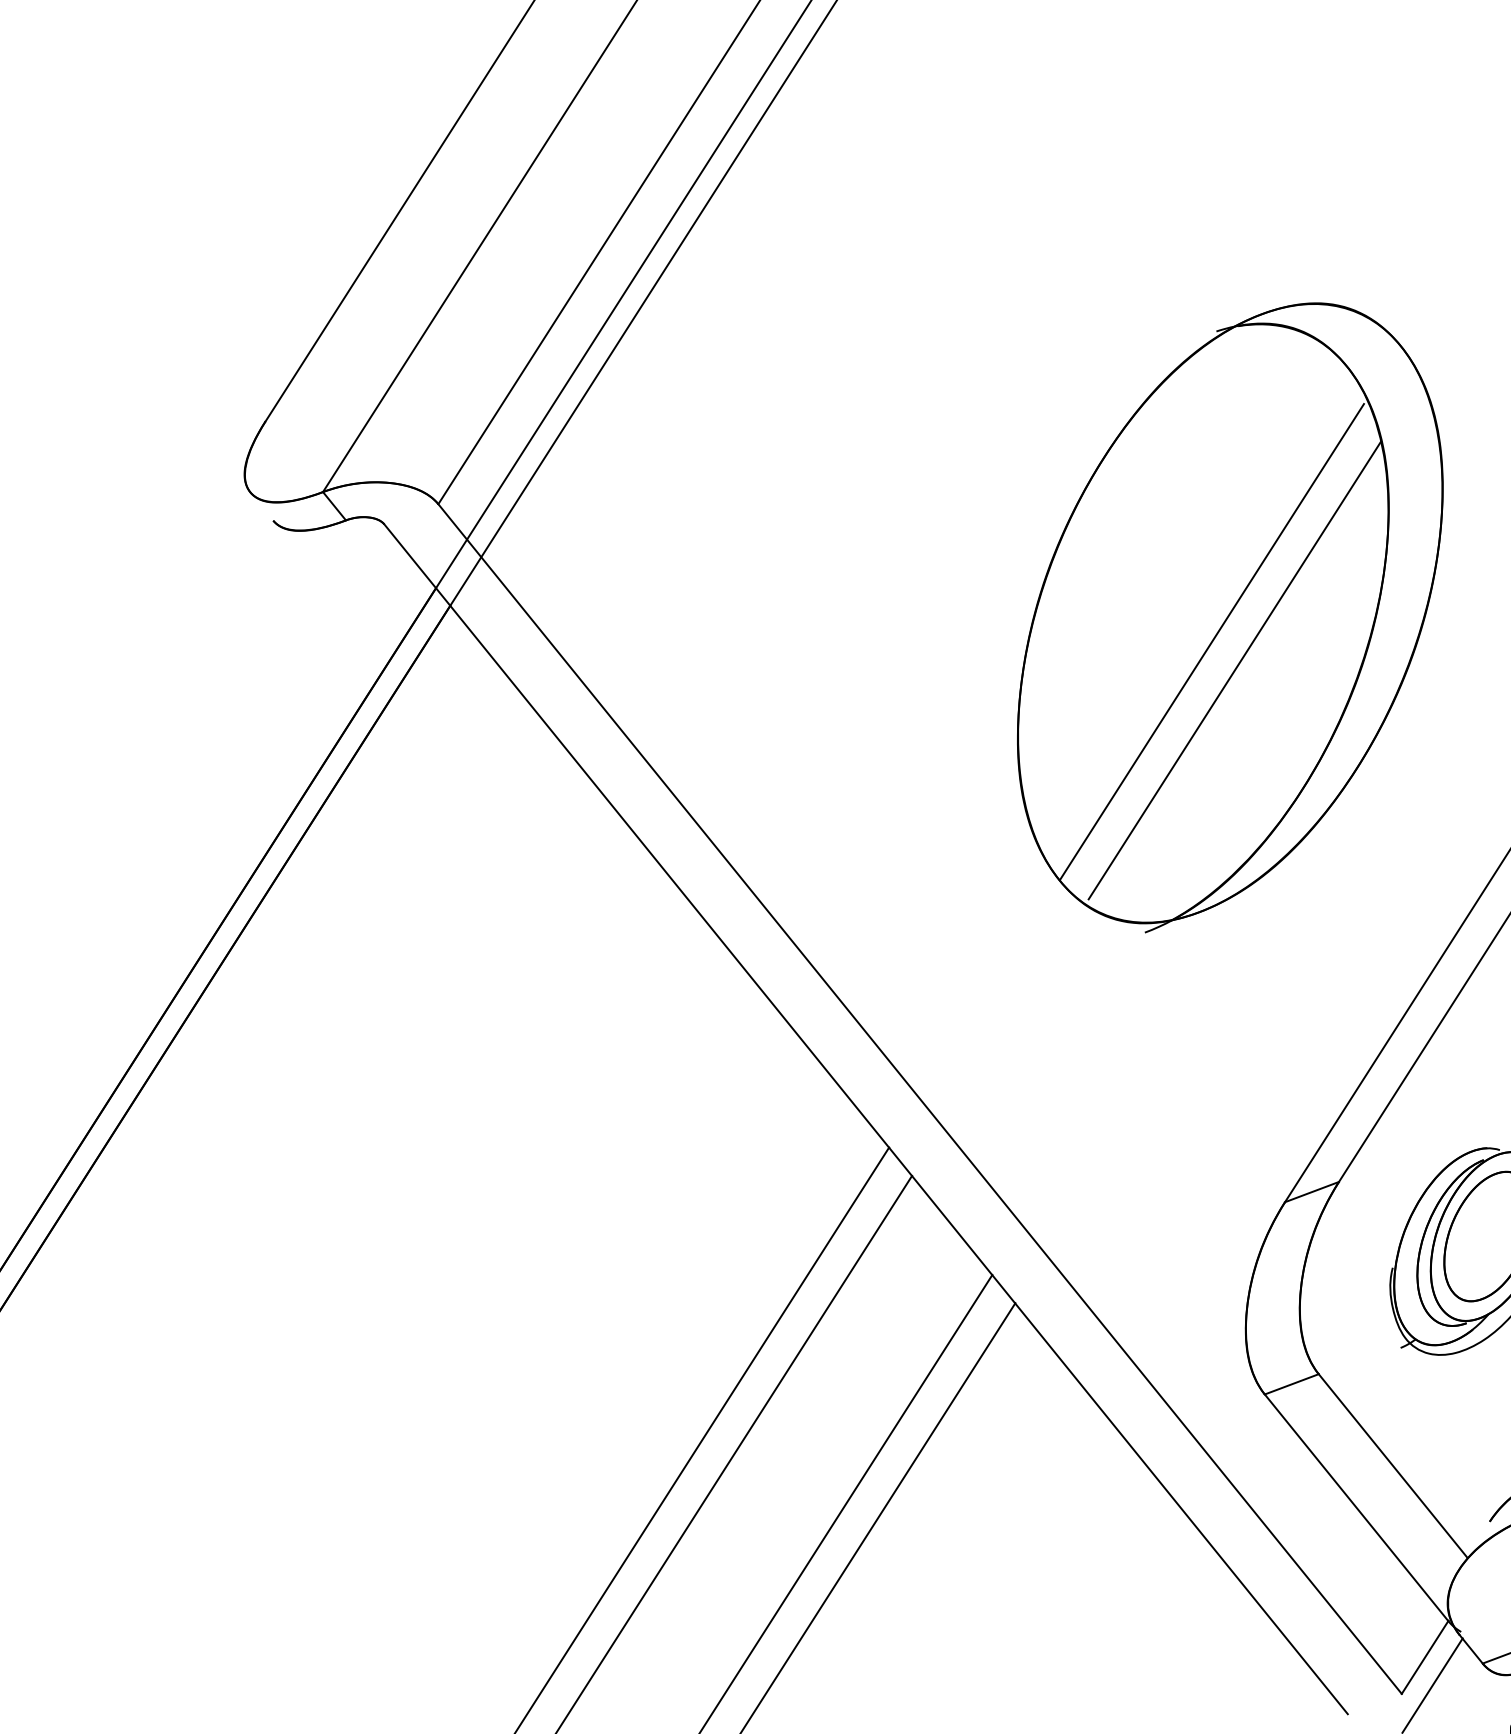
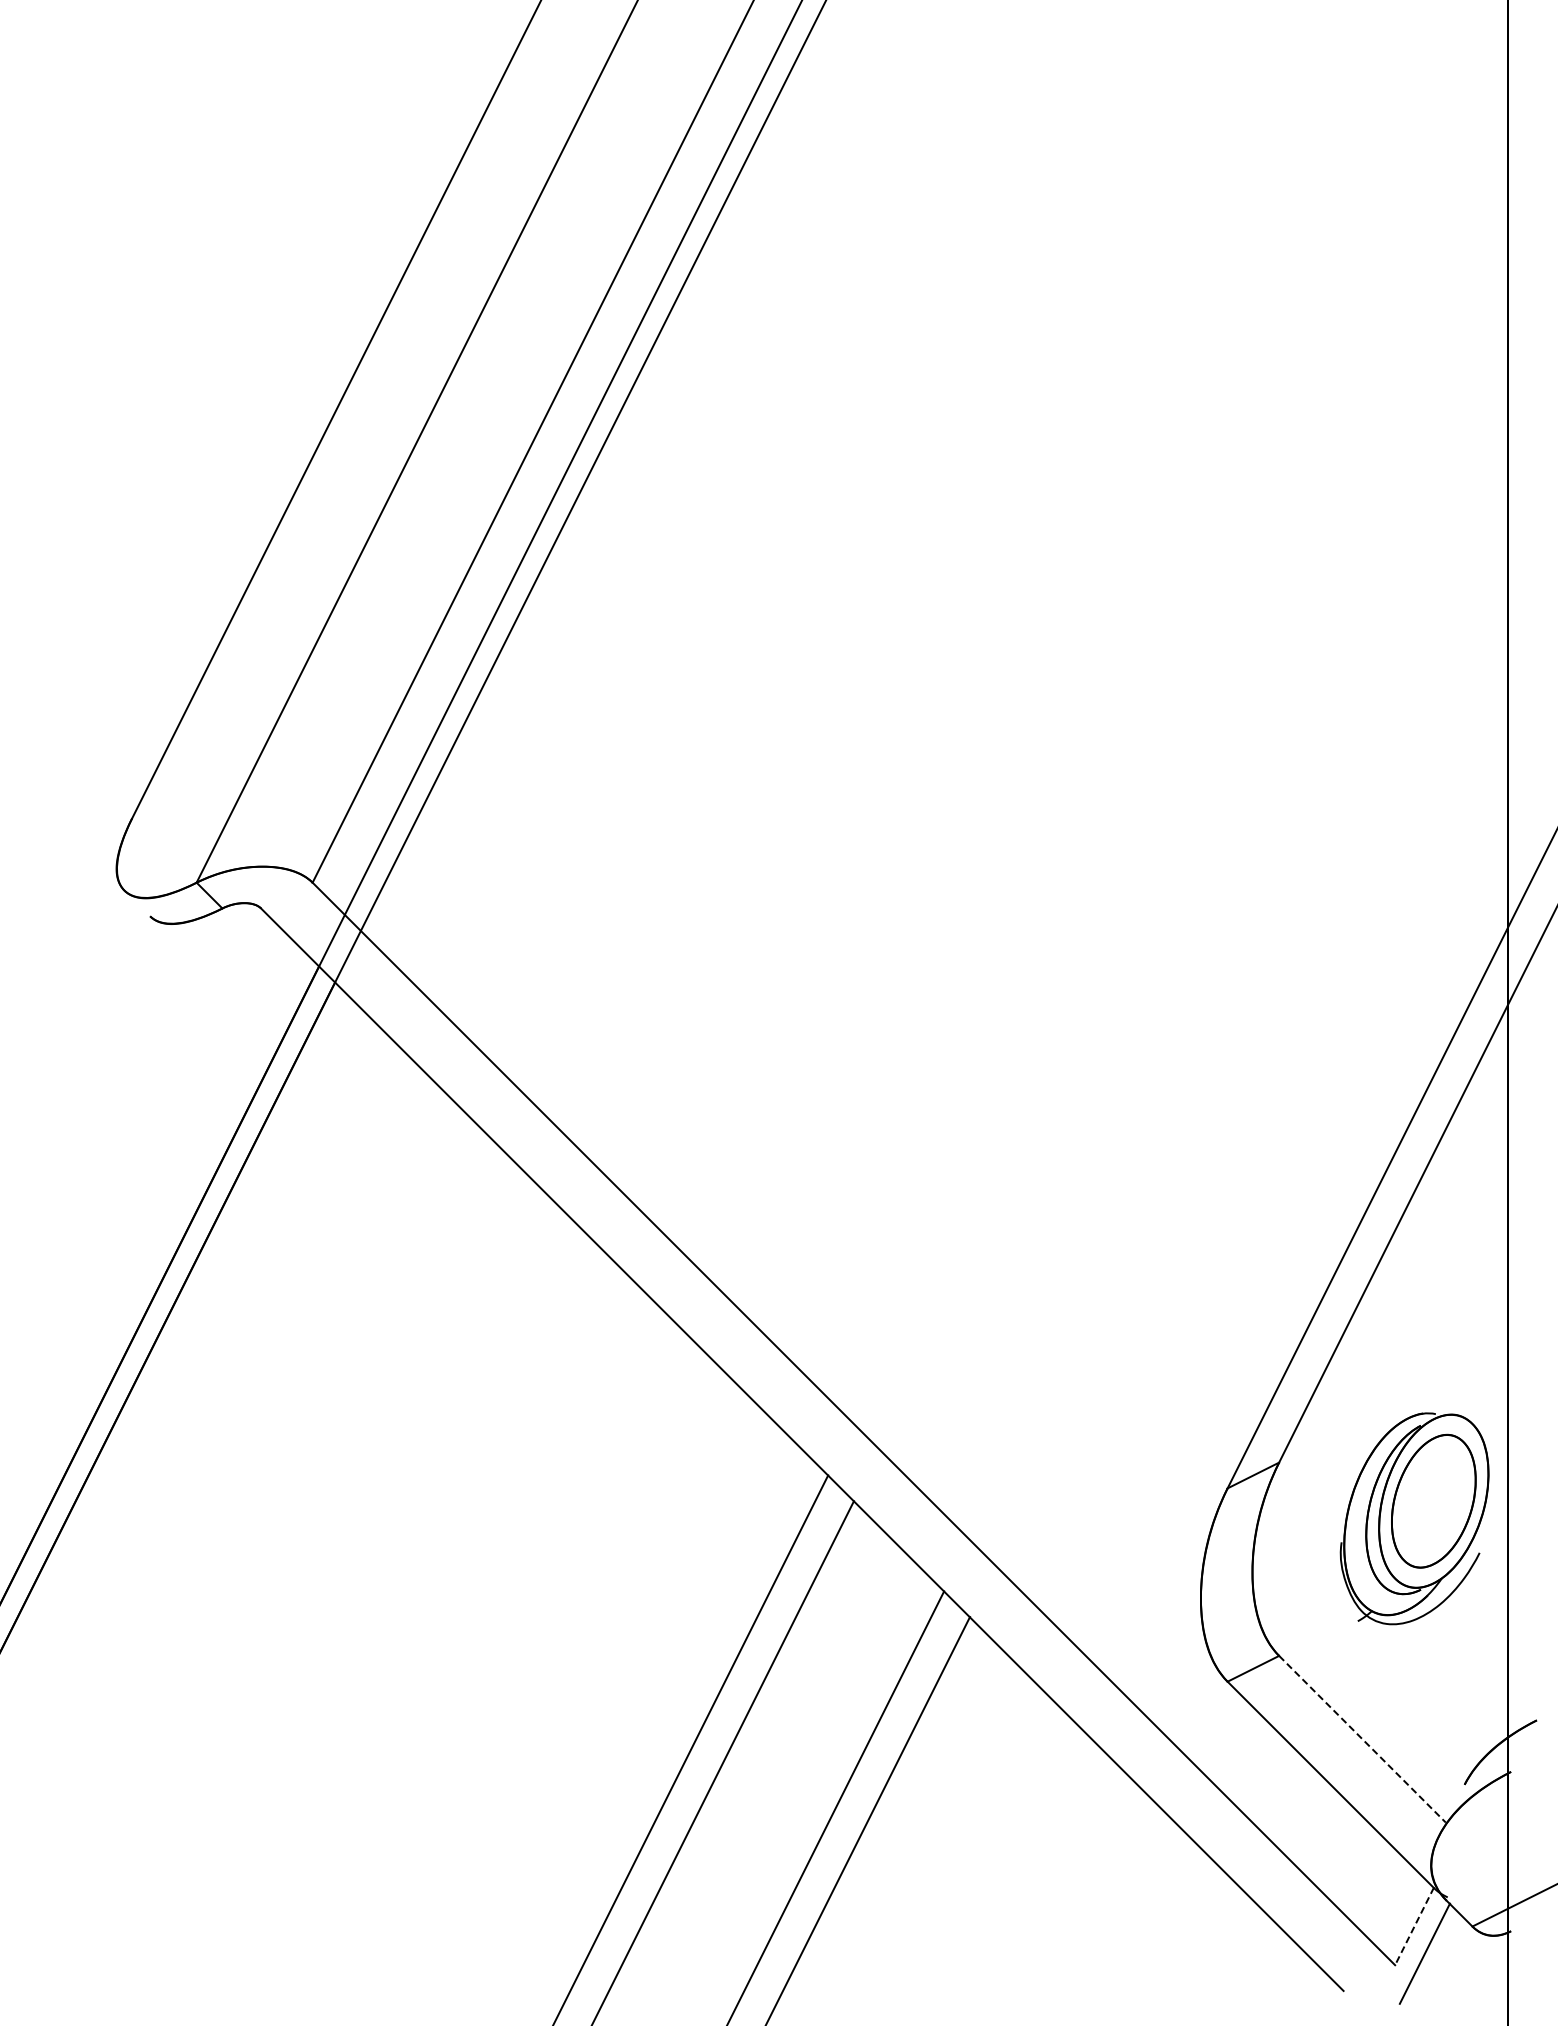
part: (1229, 617) -> (1111, 912), removed
line: (1392, 1466) -> (1362, 1739), solid -> dashed
line: (1425, 1657) -> (1414, 1926), solid -> dashed

